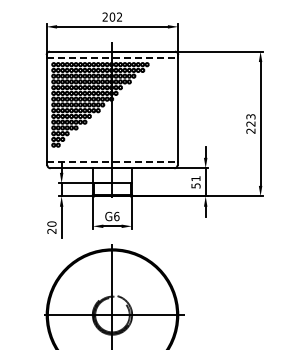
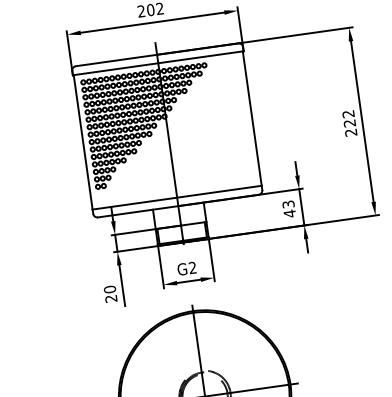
line: (112, 58) -> (158, 63), dashed -> solid
text: (250, 116) -> (347, 113), 223 -> 222
line: (112, 161) -> (177, 197), dashed -> solid
text: (195, 182) -> (288, 209), 51 -> 43
text: (116, 216) -> (192, 267), G6 -> G2

